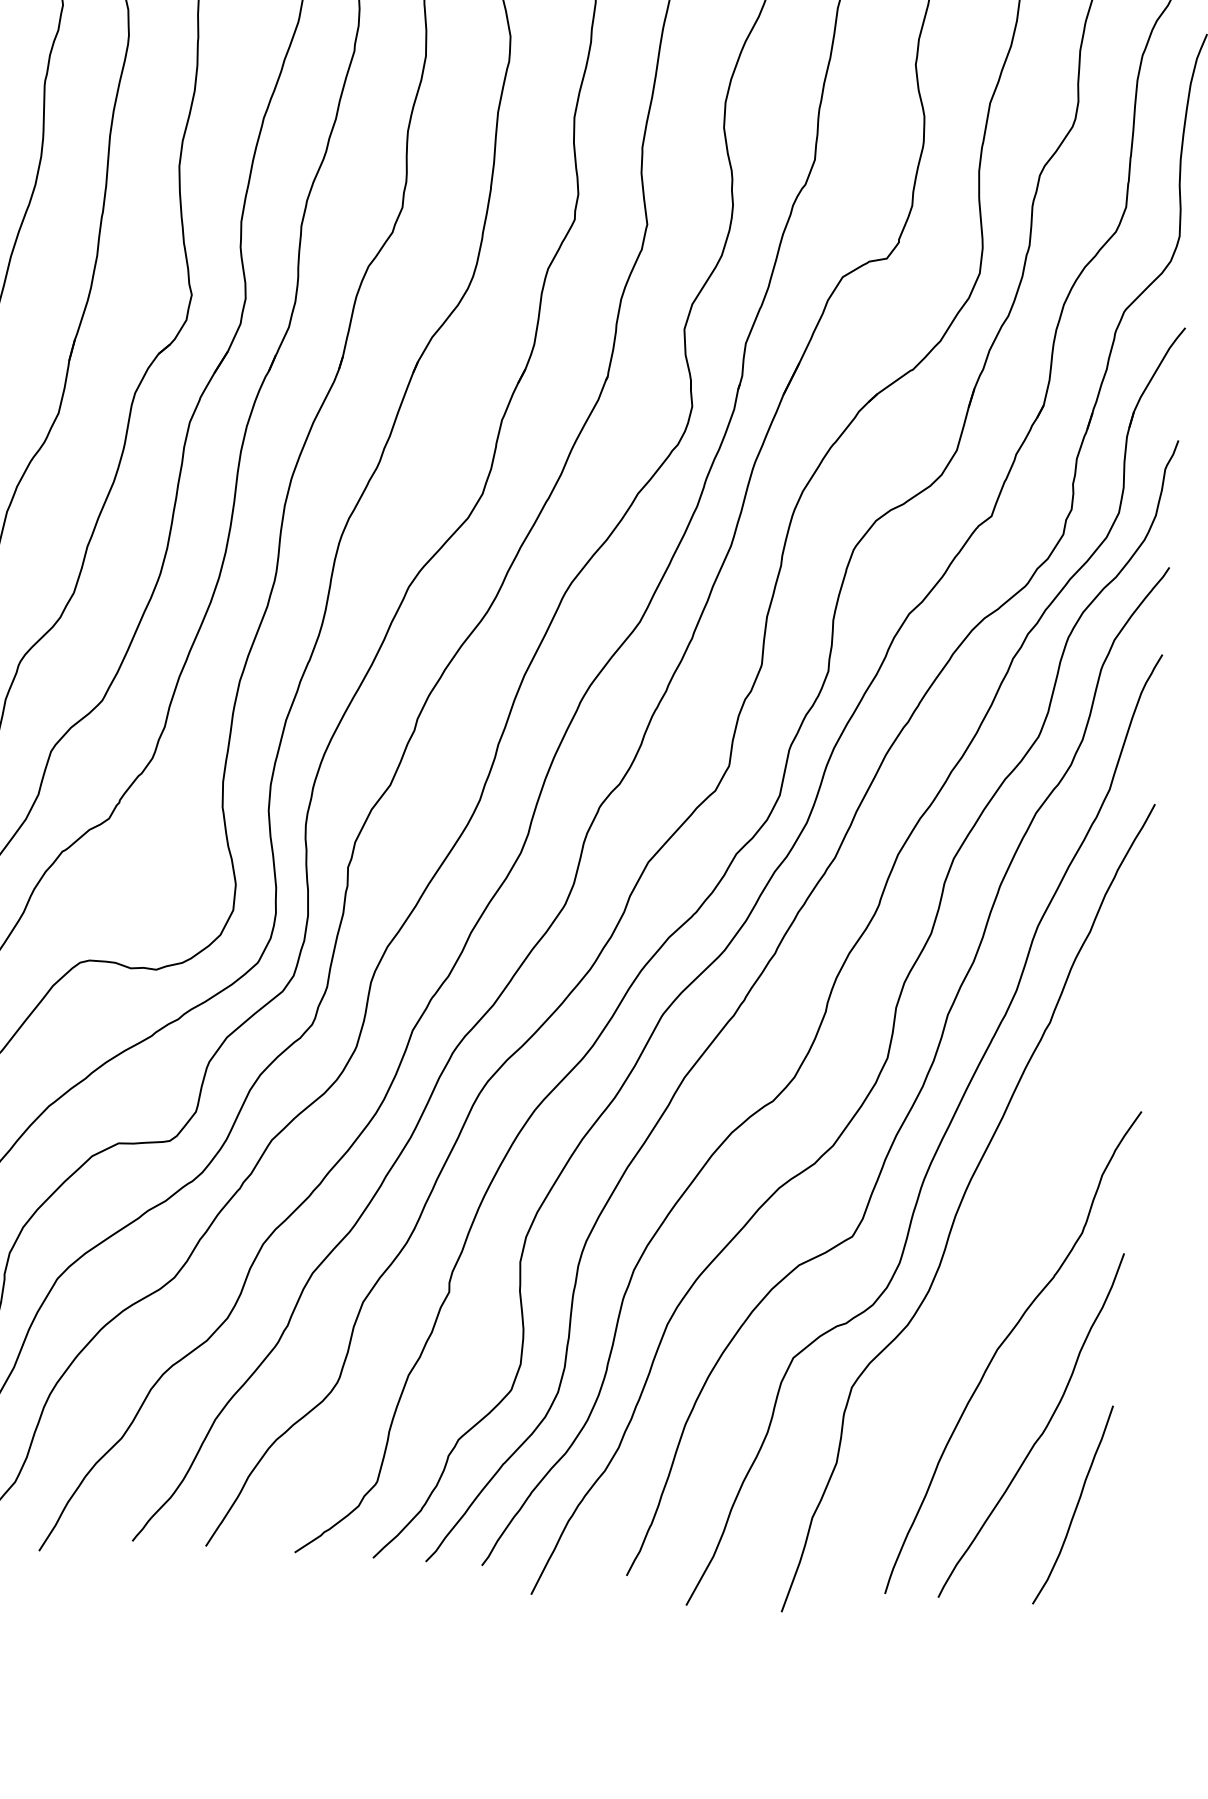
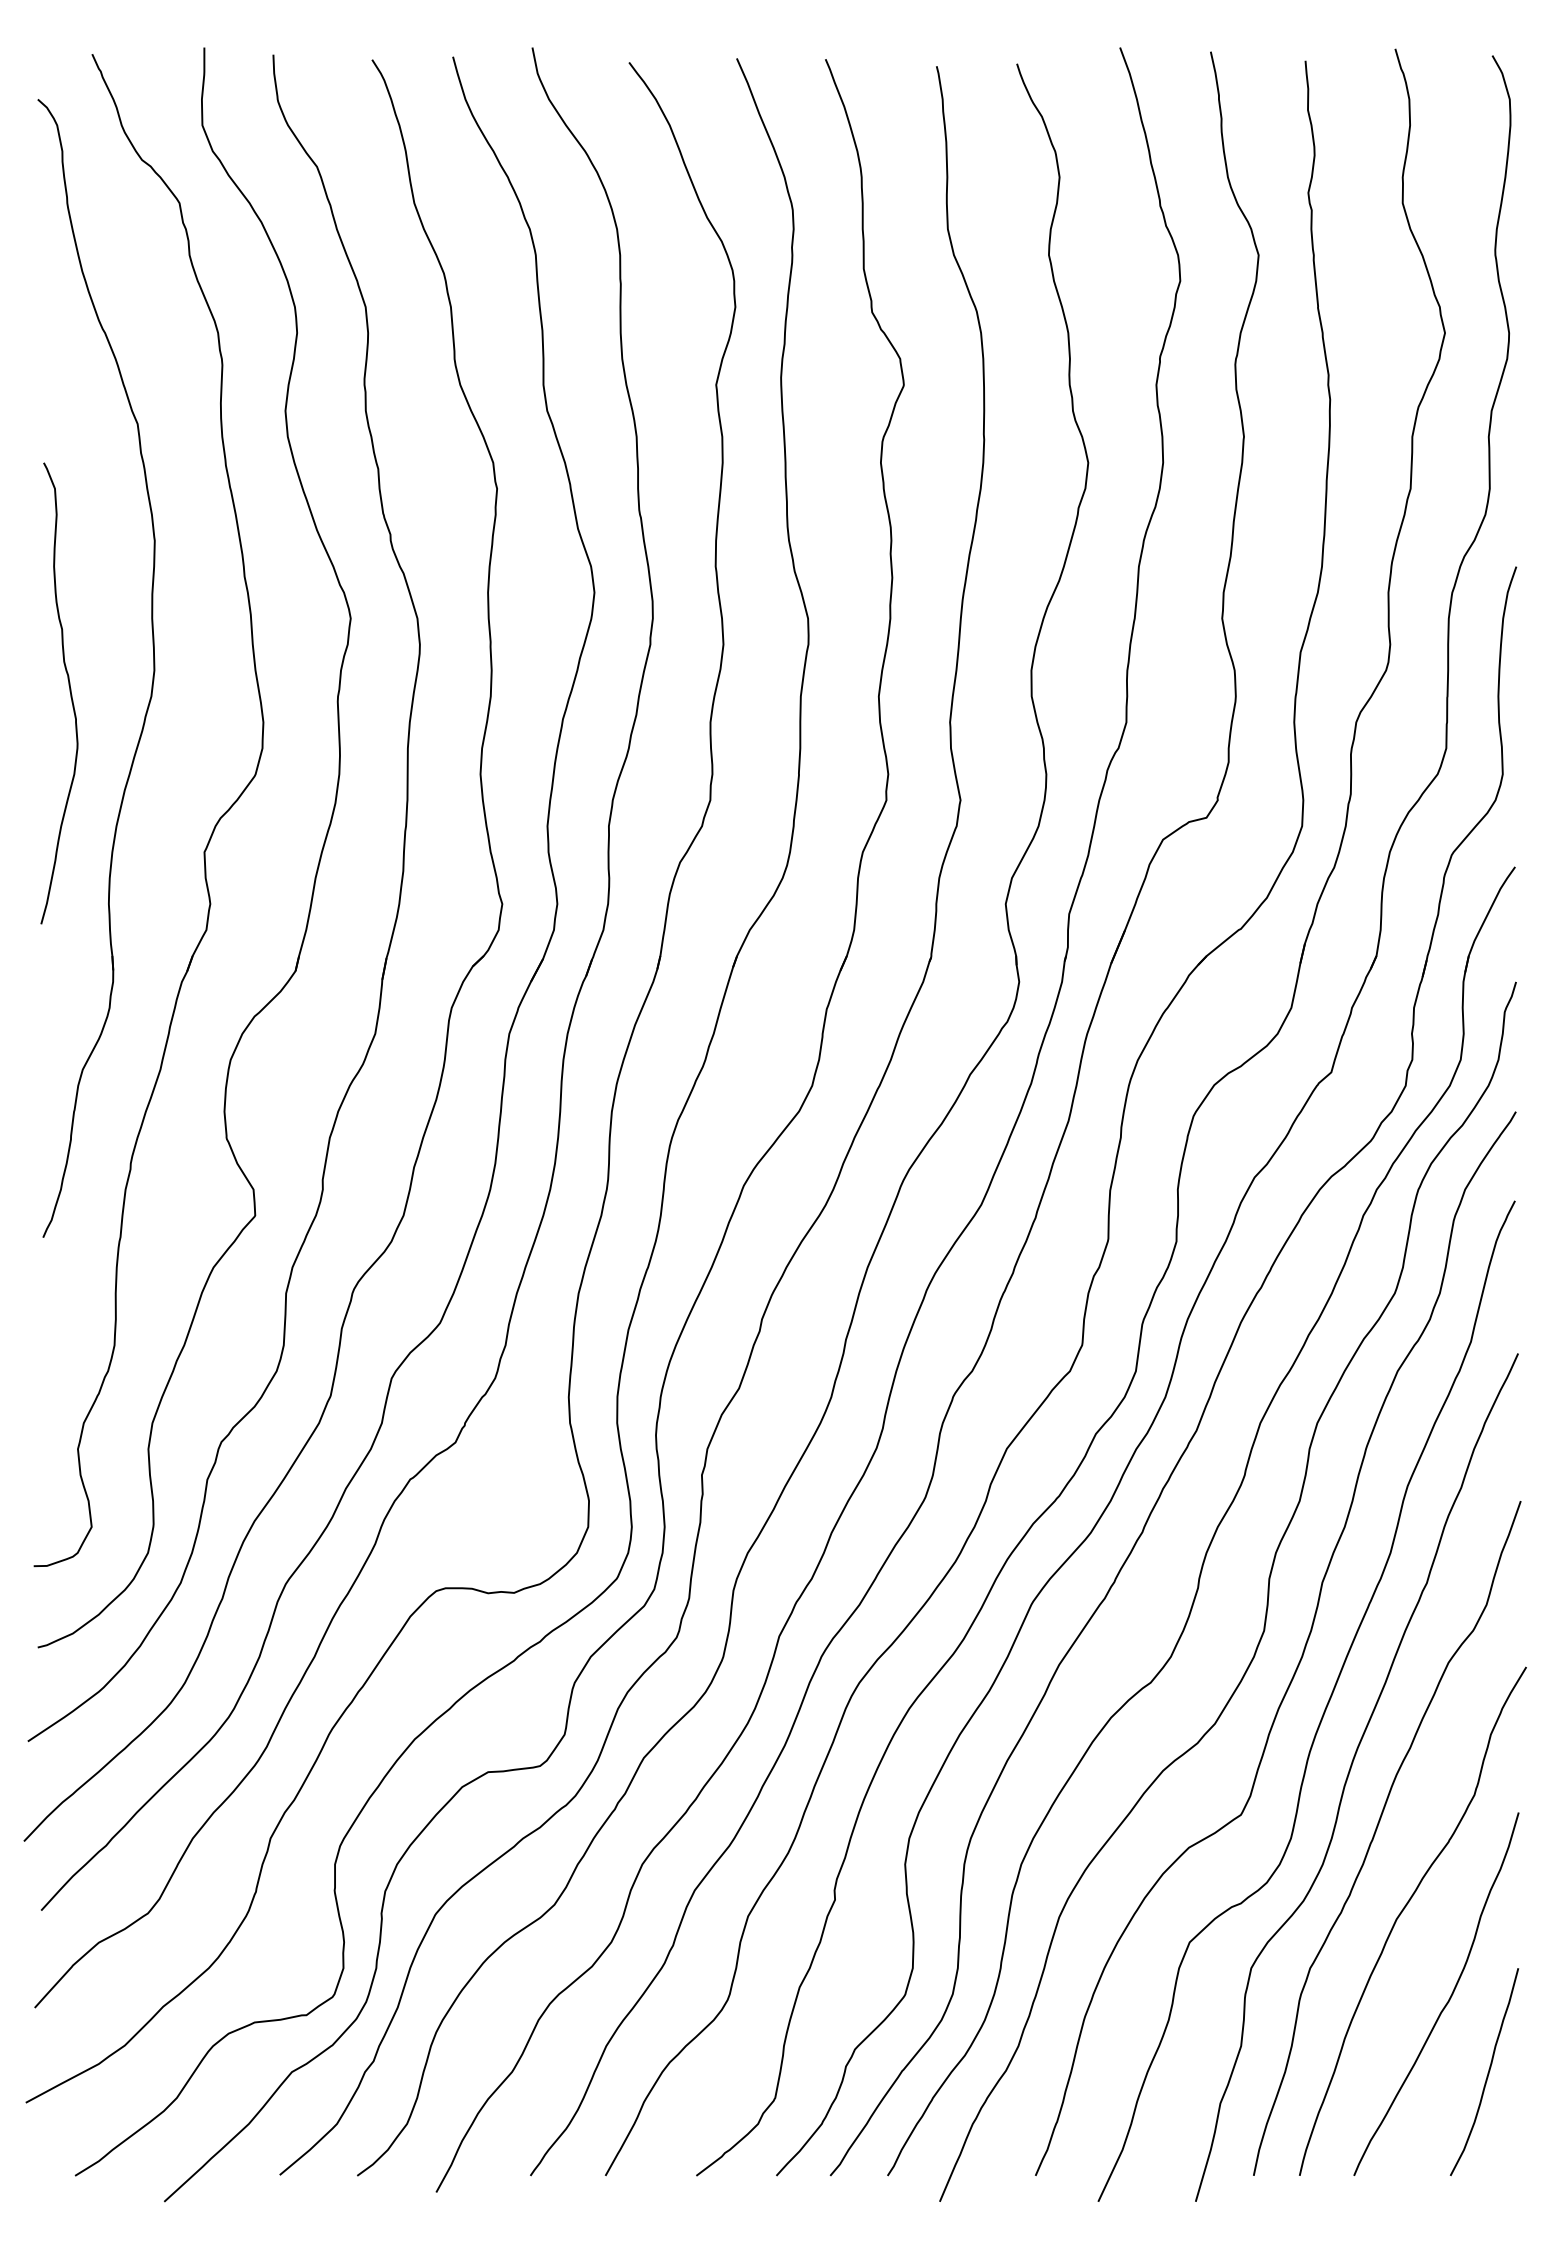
curve: (983, 1263) -> (1376, 1832), added

